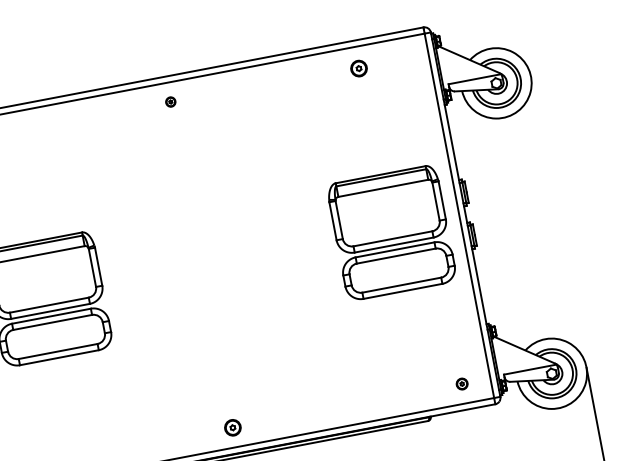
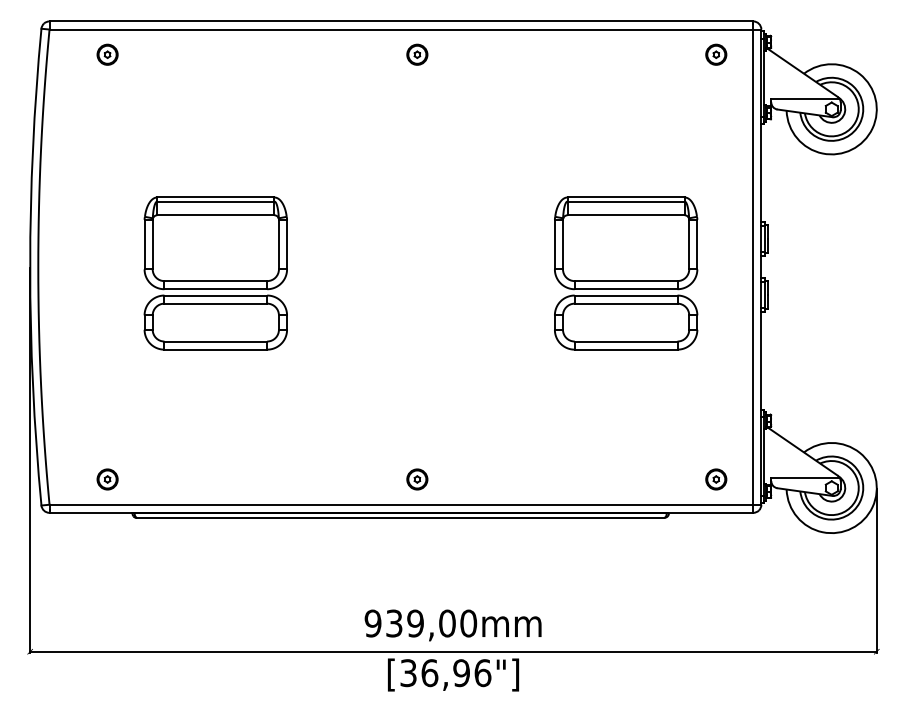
part: (359, 68) -> (716, 54), moved
part: (170, 101) -> (417, 54), size x1.67
part: (392, 232) -> (626, 273), moved
part: (462, 384) -> (716, 479), size x1.43

